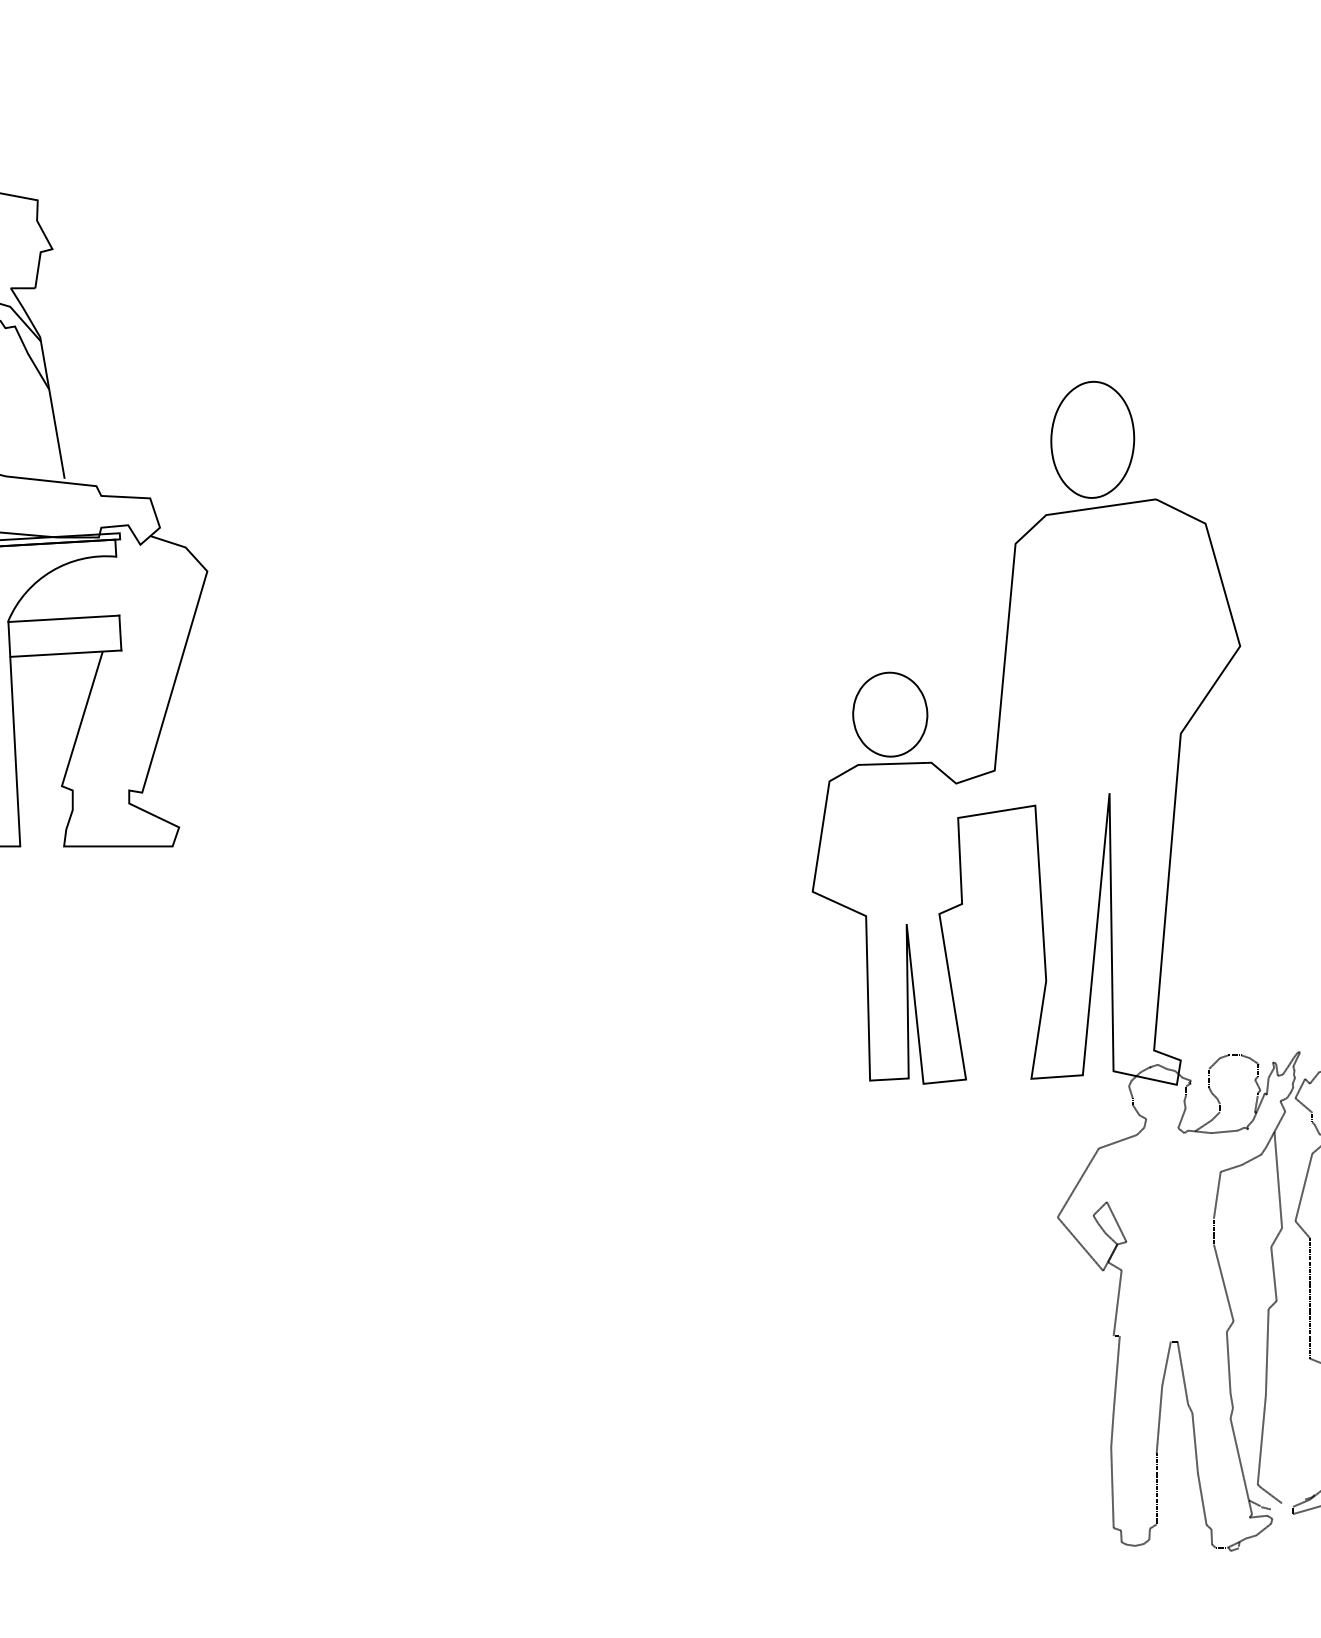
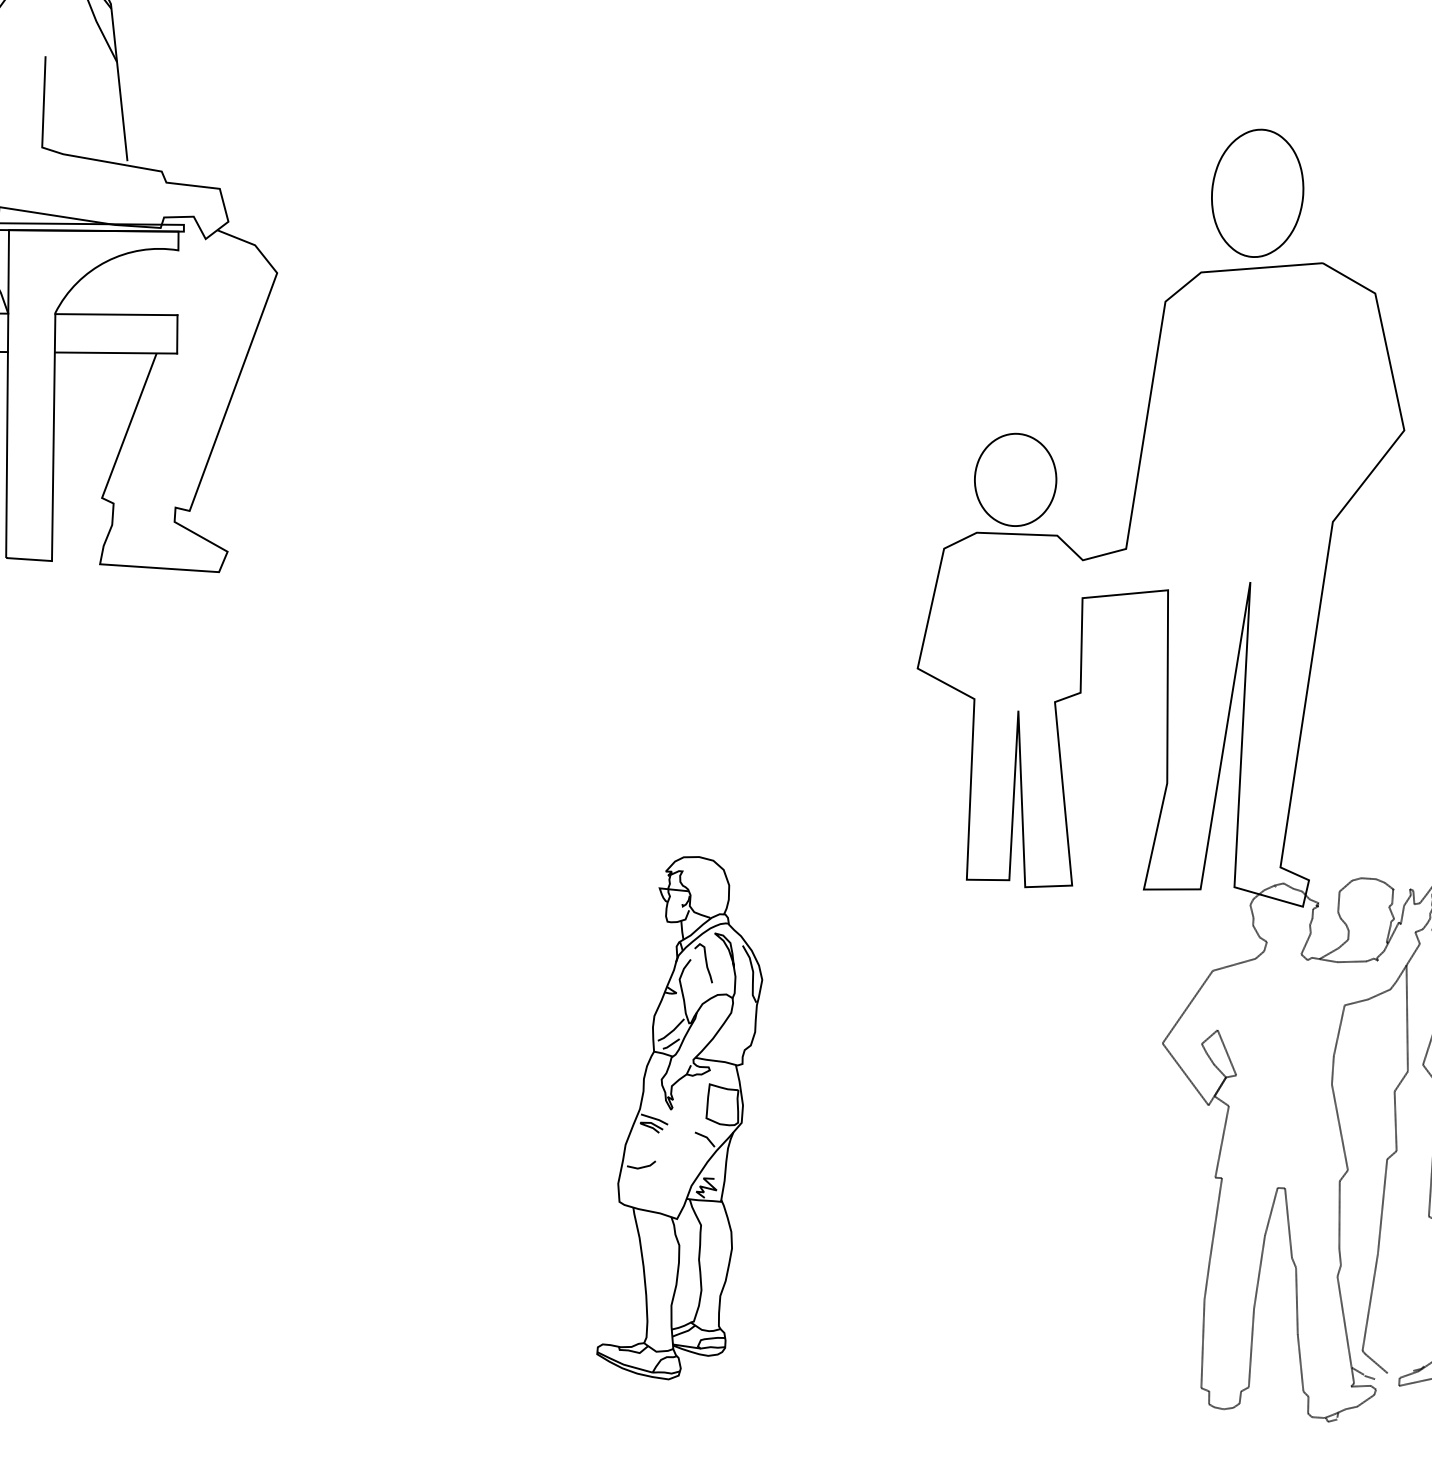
part: (626, 1314) -> (682, 1118), added

